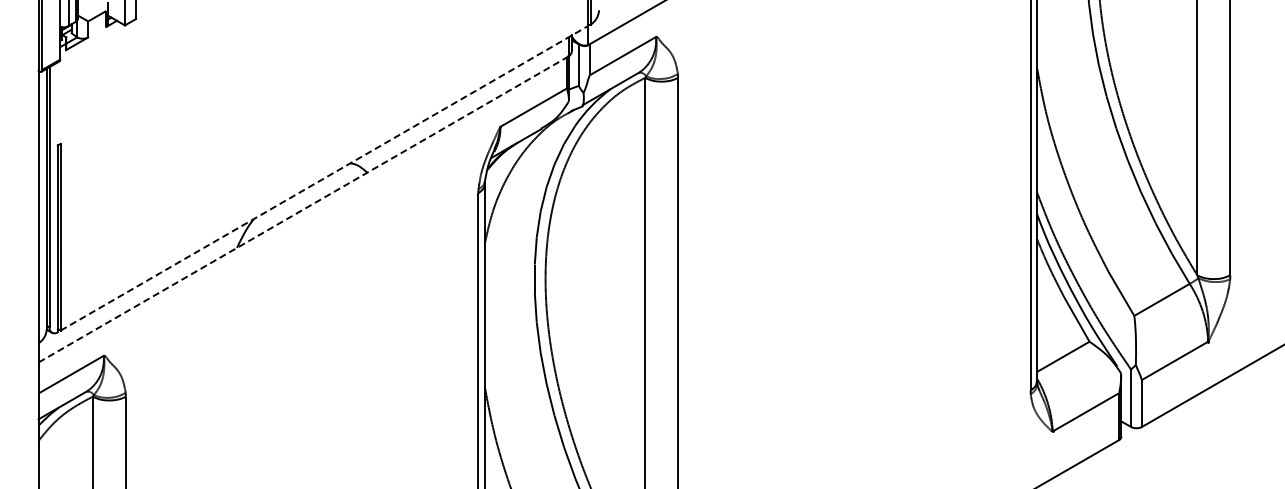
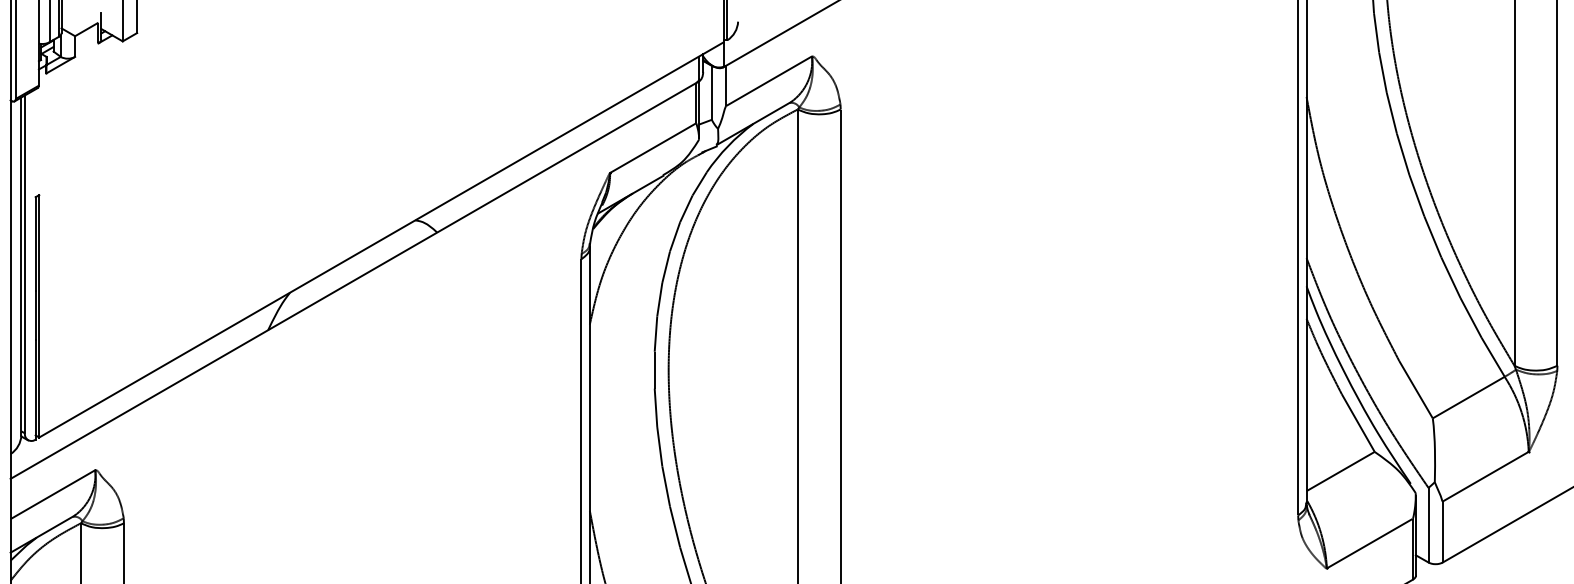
line: (324, 178) -> (381, 240), dashed -> solid
line: (303, 209) -> (354, 280), dashed -> solid

